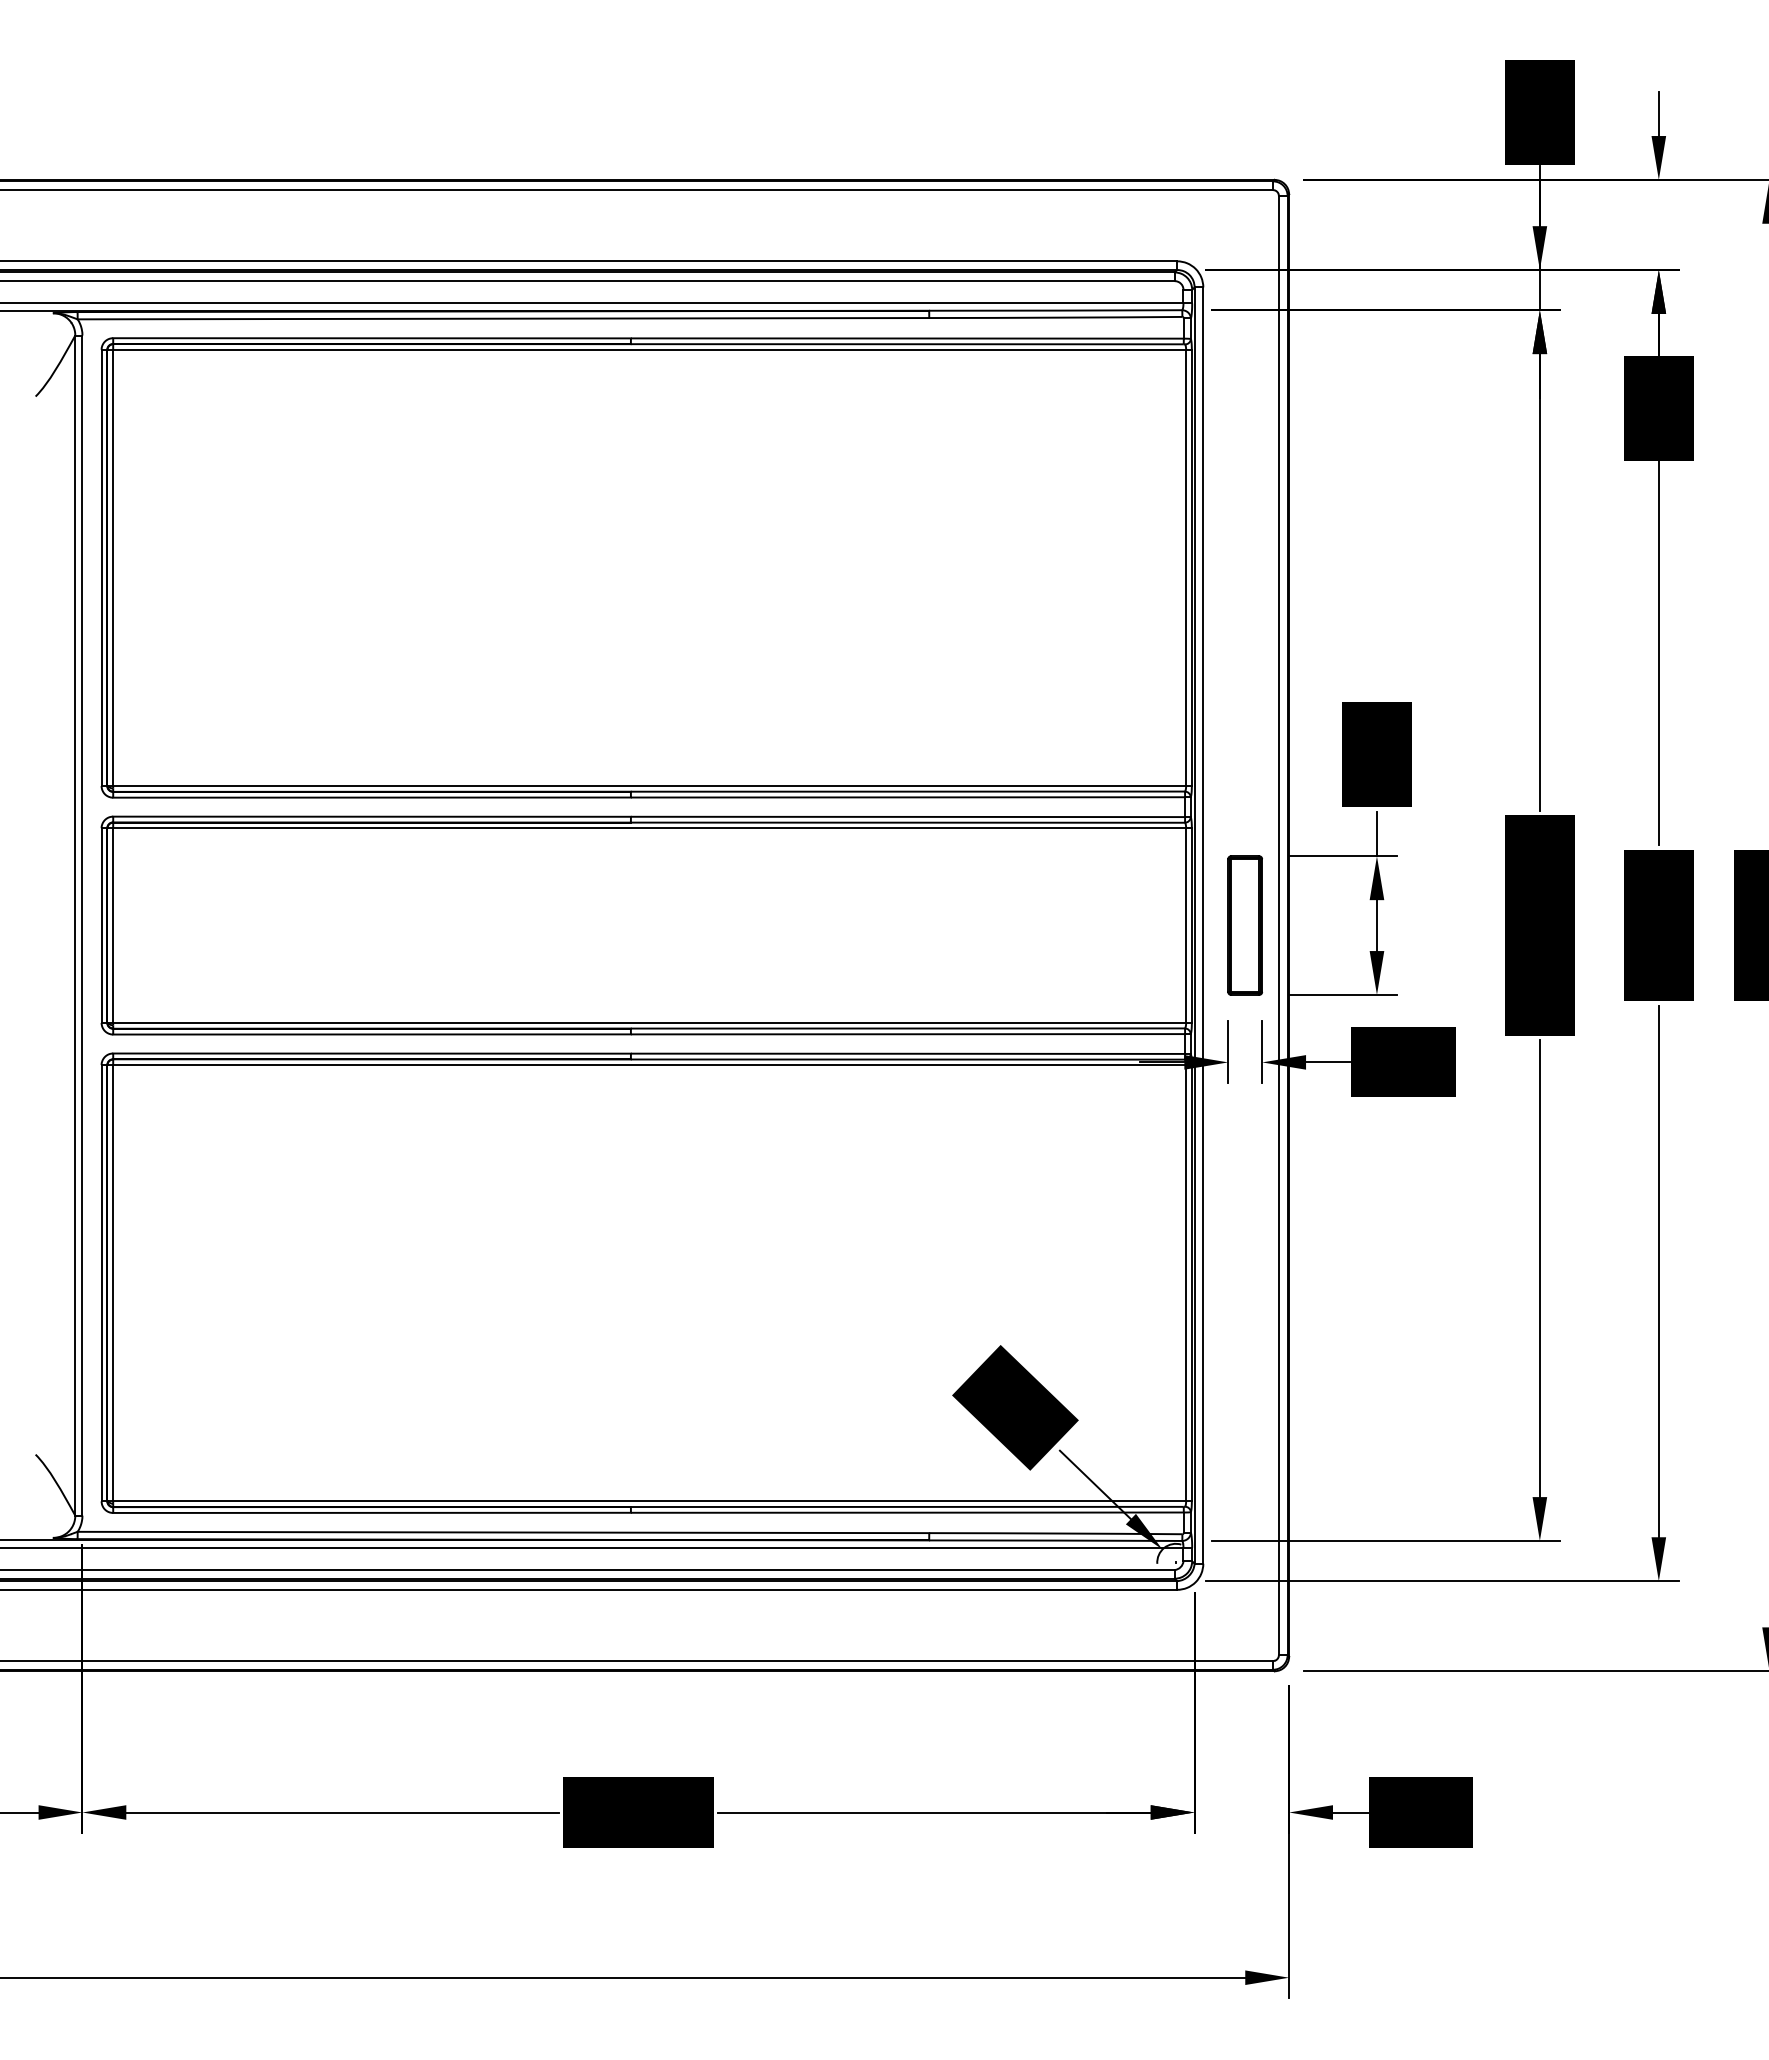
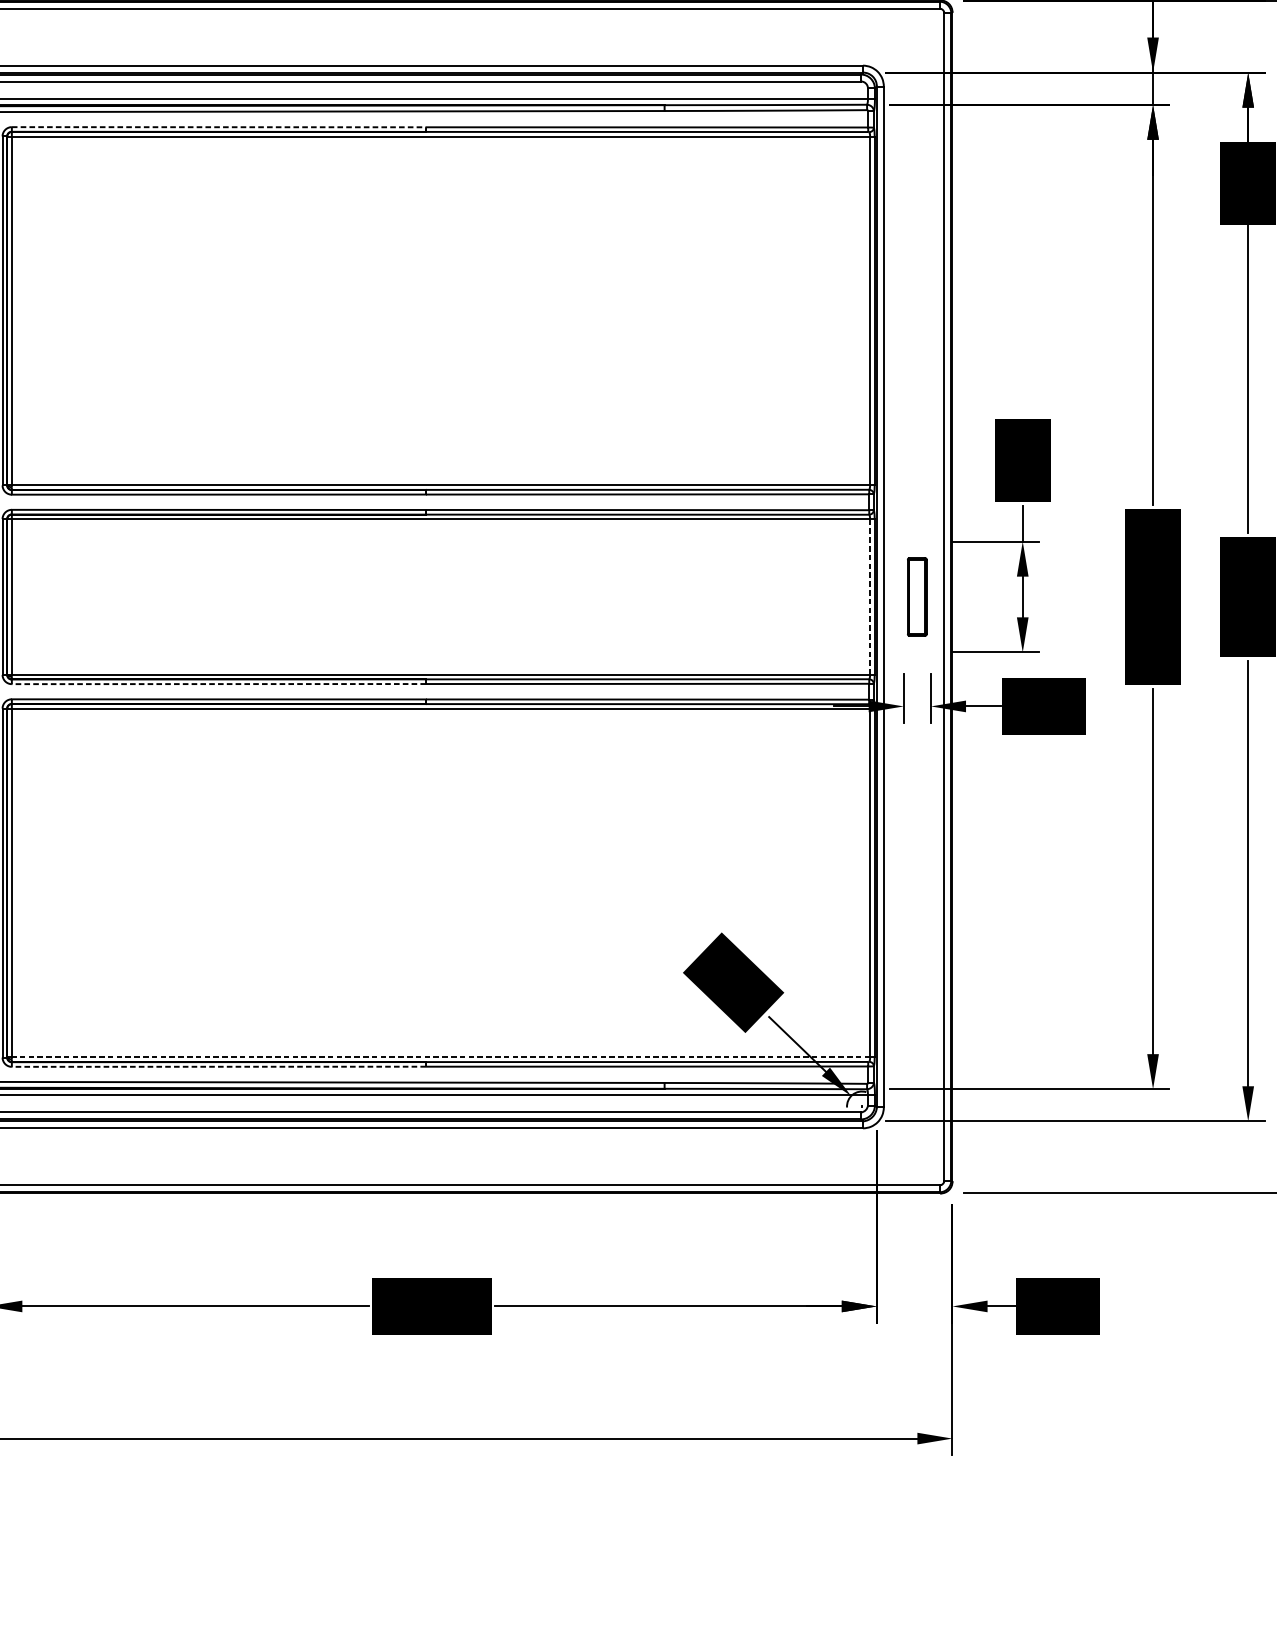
line: (372, 338) -> (219, 127), solid -> dashed
line: (1186, 925) -> (870, 596), solid -> dashed
part: (1244, 925) -> (916, 596), size x0.7
line: (372, 1034) -> (219, 684), solid -> dashed
line: (649, 1501) -> (440, 1057), solid -> dashed
line: (372, 1512) -> (219, 1066), solid -> dashed

